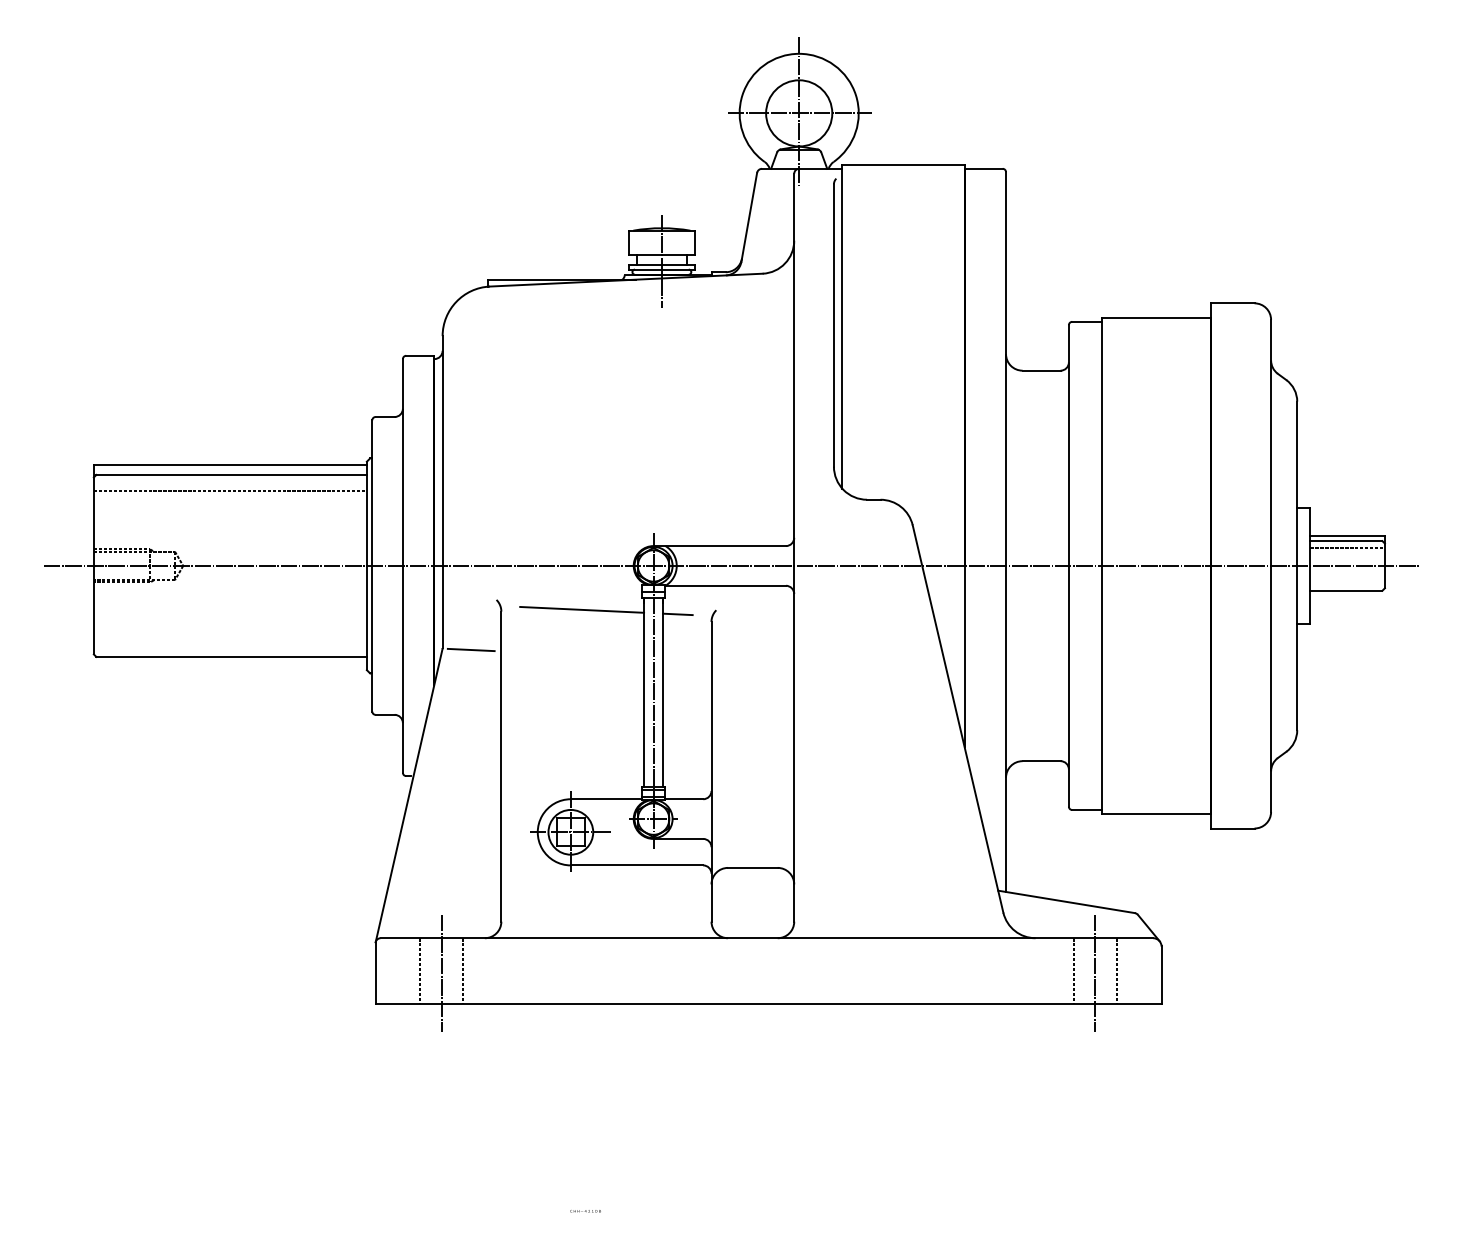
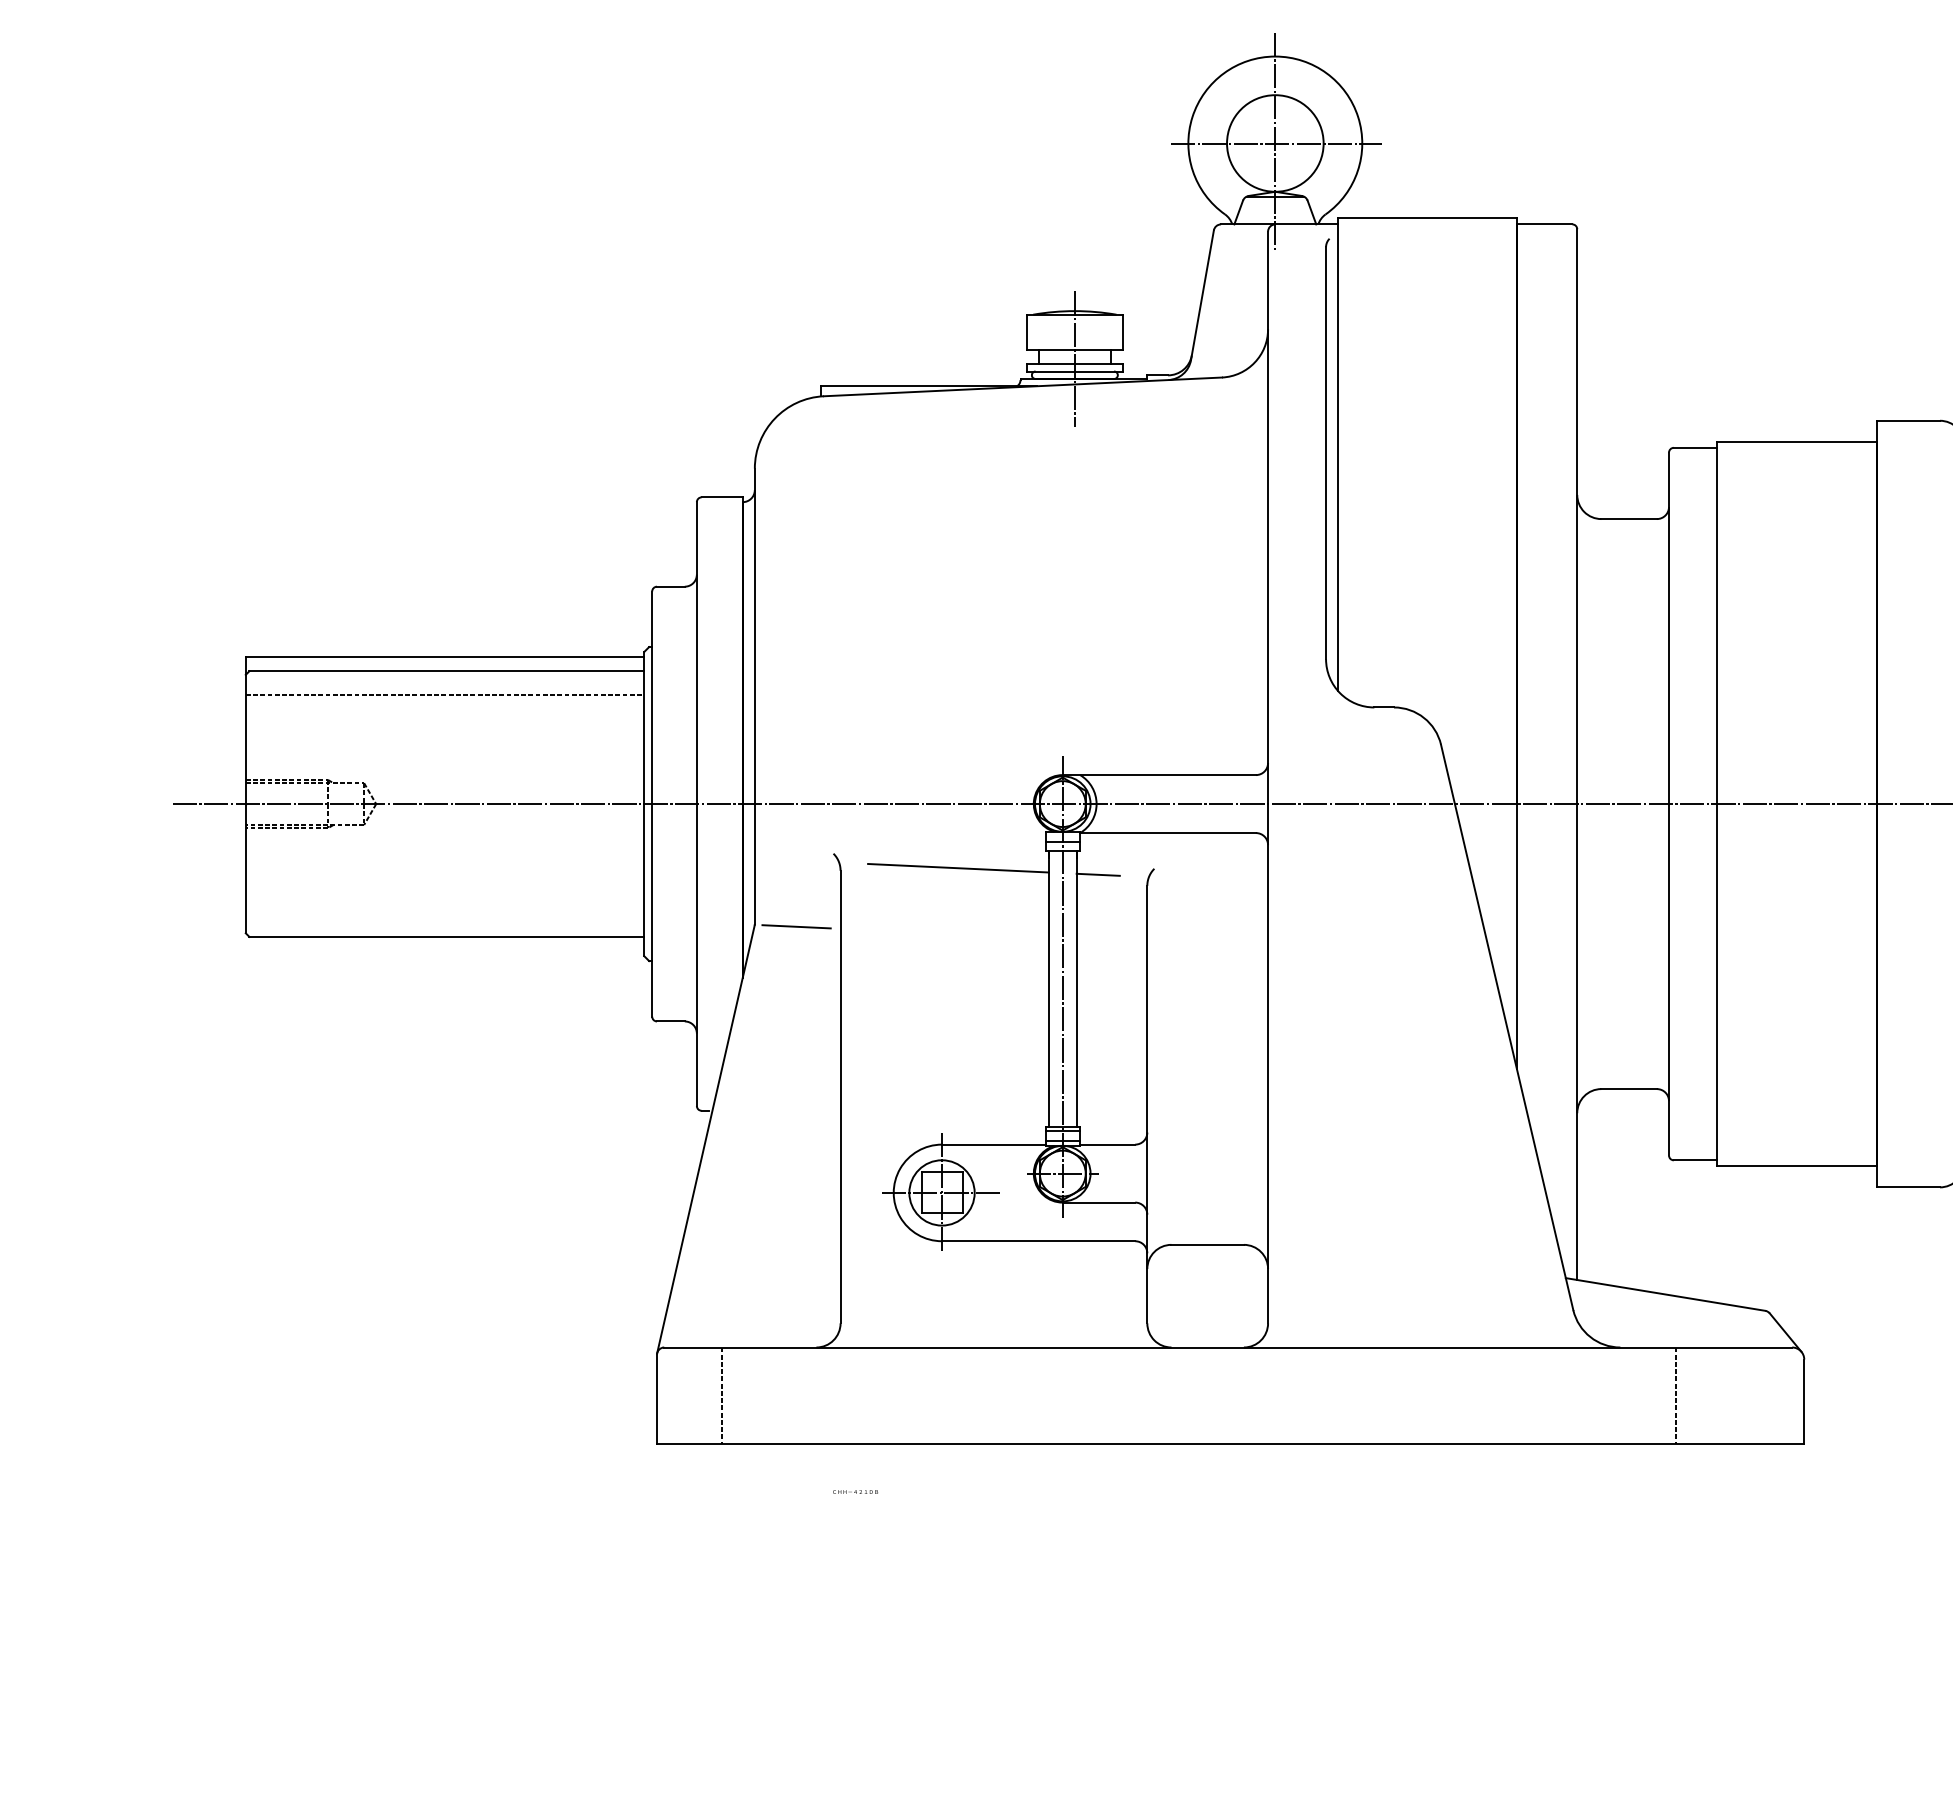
line: (463, 971) -> (785, 1396), removed
line: (1116, 971) -> (1738, 1396), removed
line: (441, 972) -> (753, 1397), removed
line: (1095, 972) -> (1707, 1397), removed
text: (585, 1211) -> (855, 1492), moved

